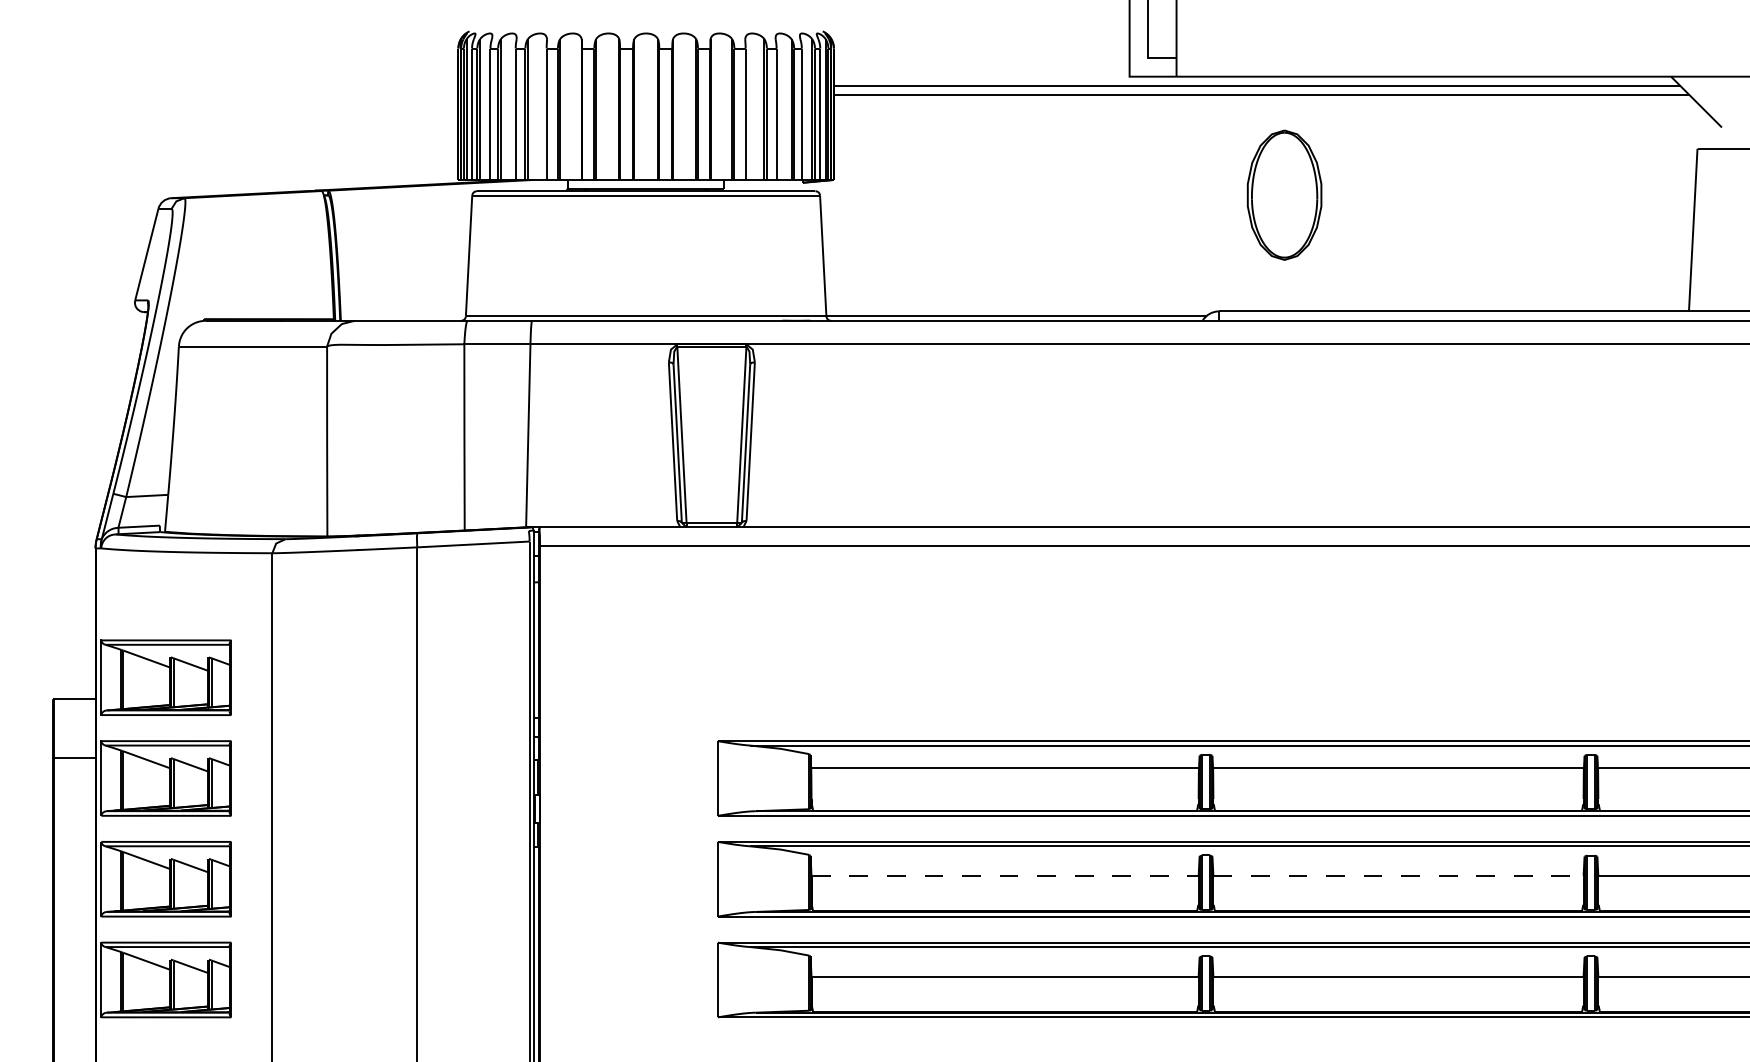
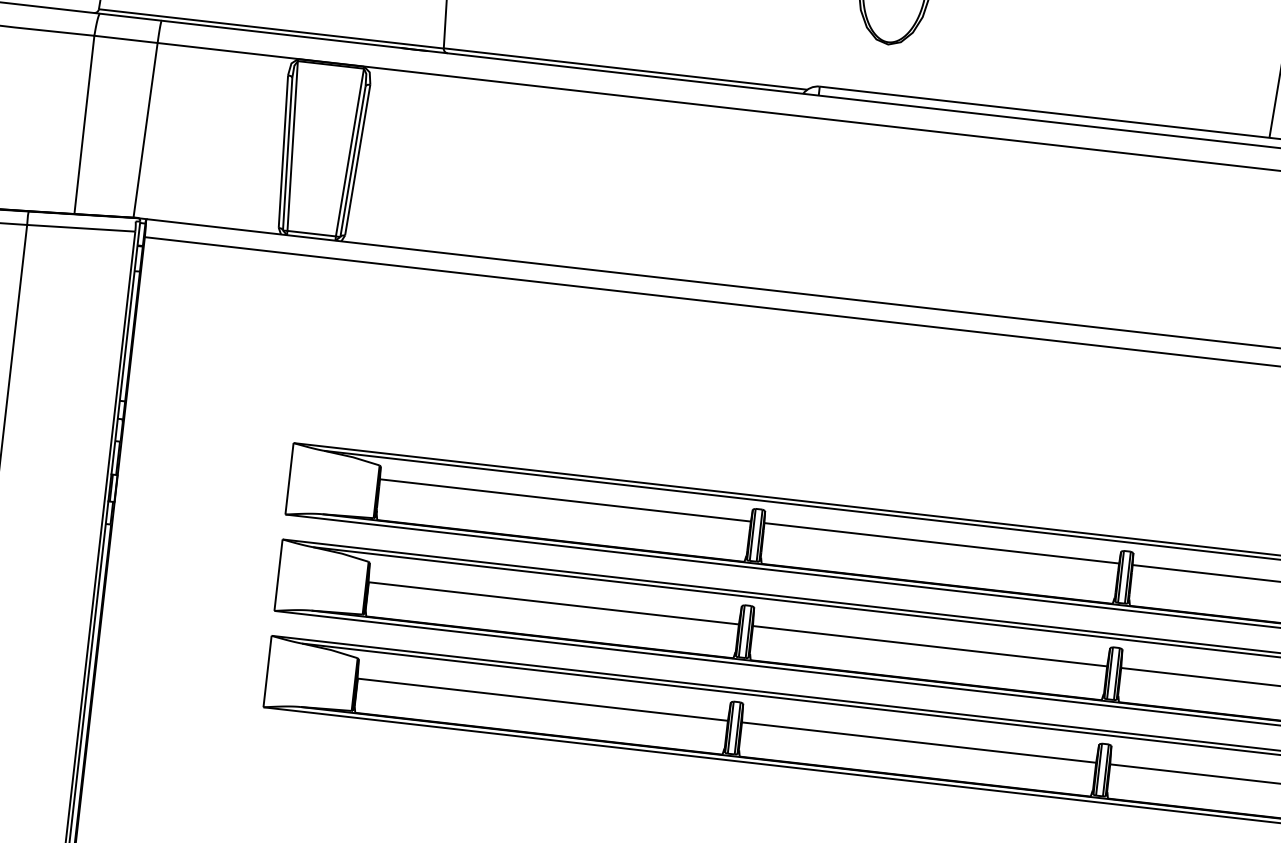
line: (1005, 875) -> (554, 602), dashed -> solid
line: (1399, 875) -> (931, 645), dashed -> solid

